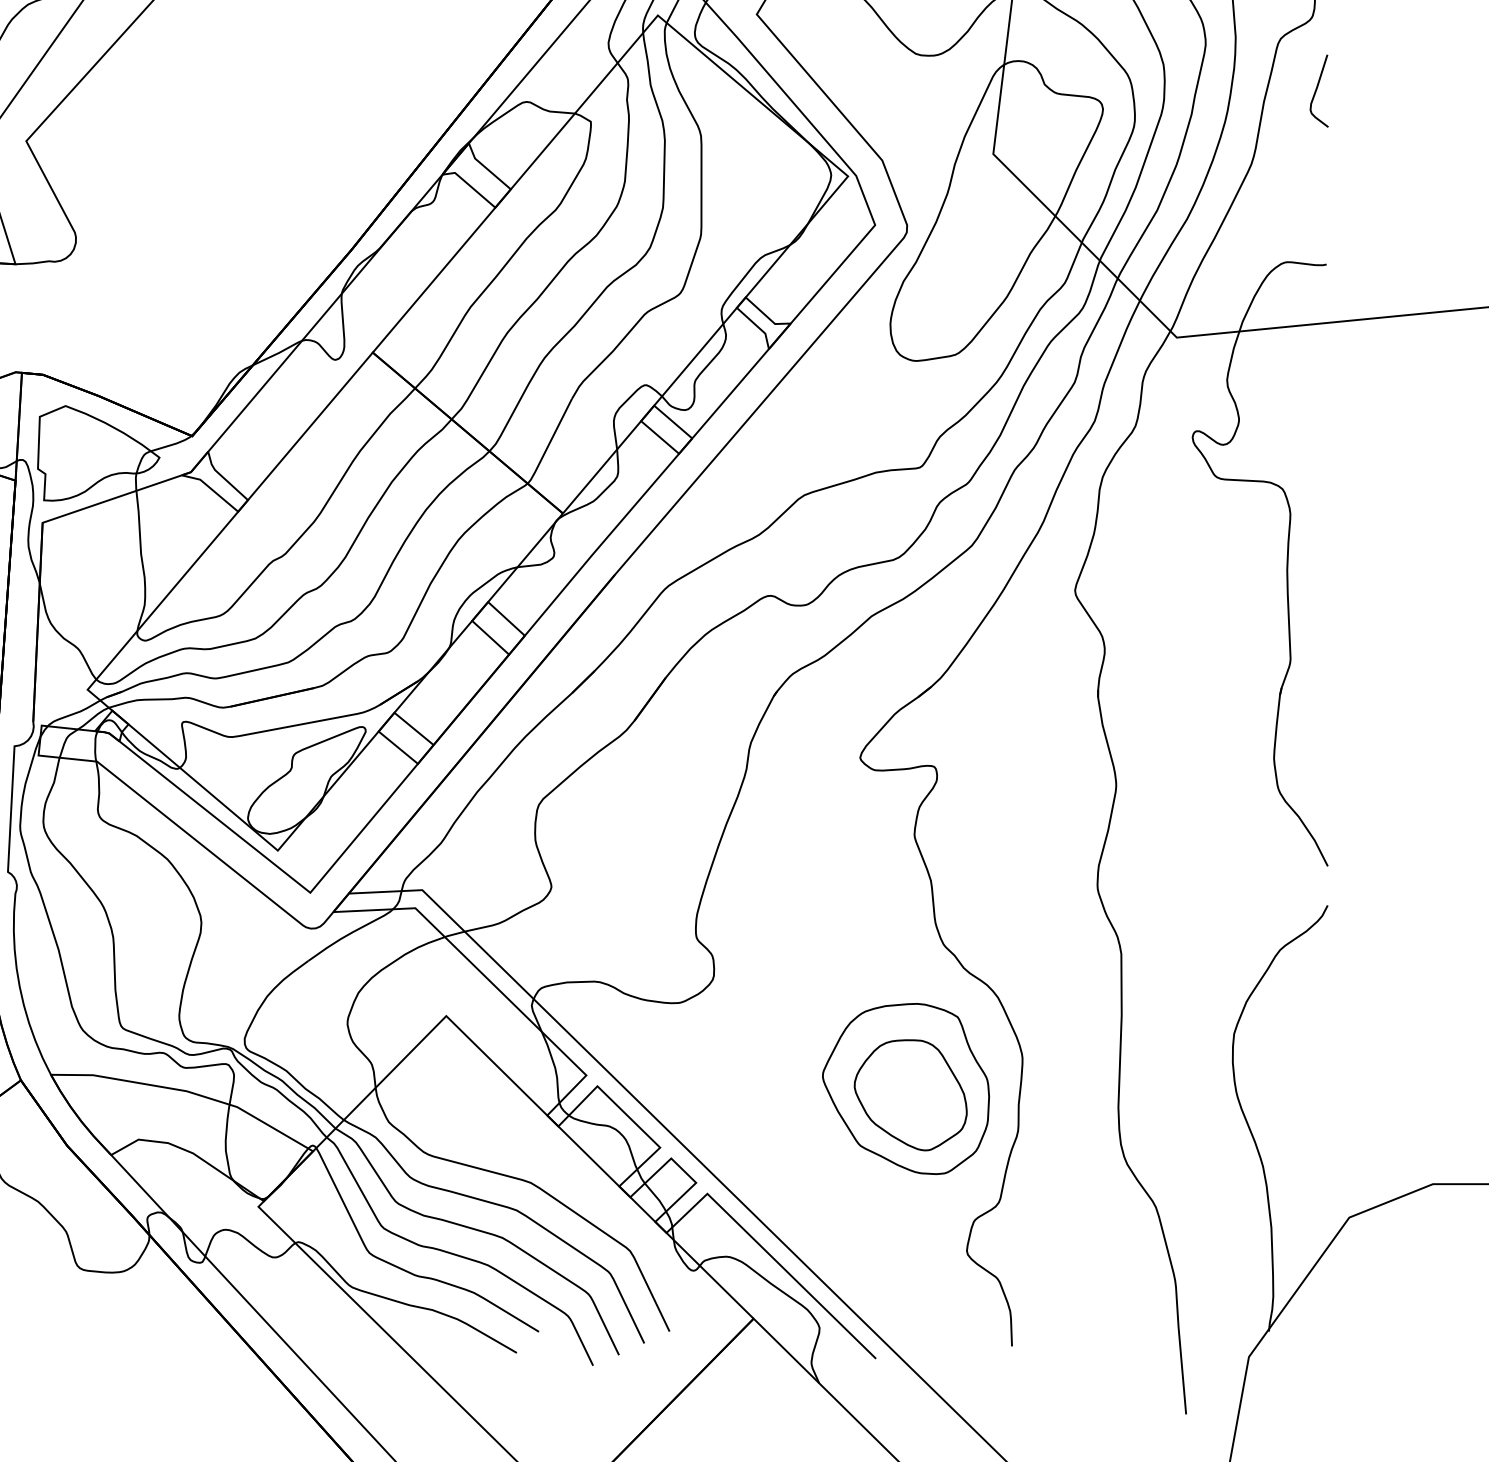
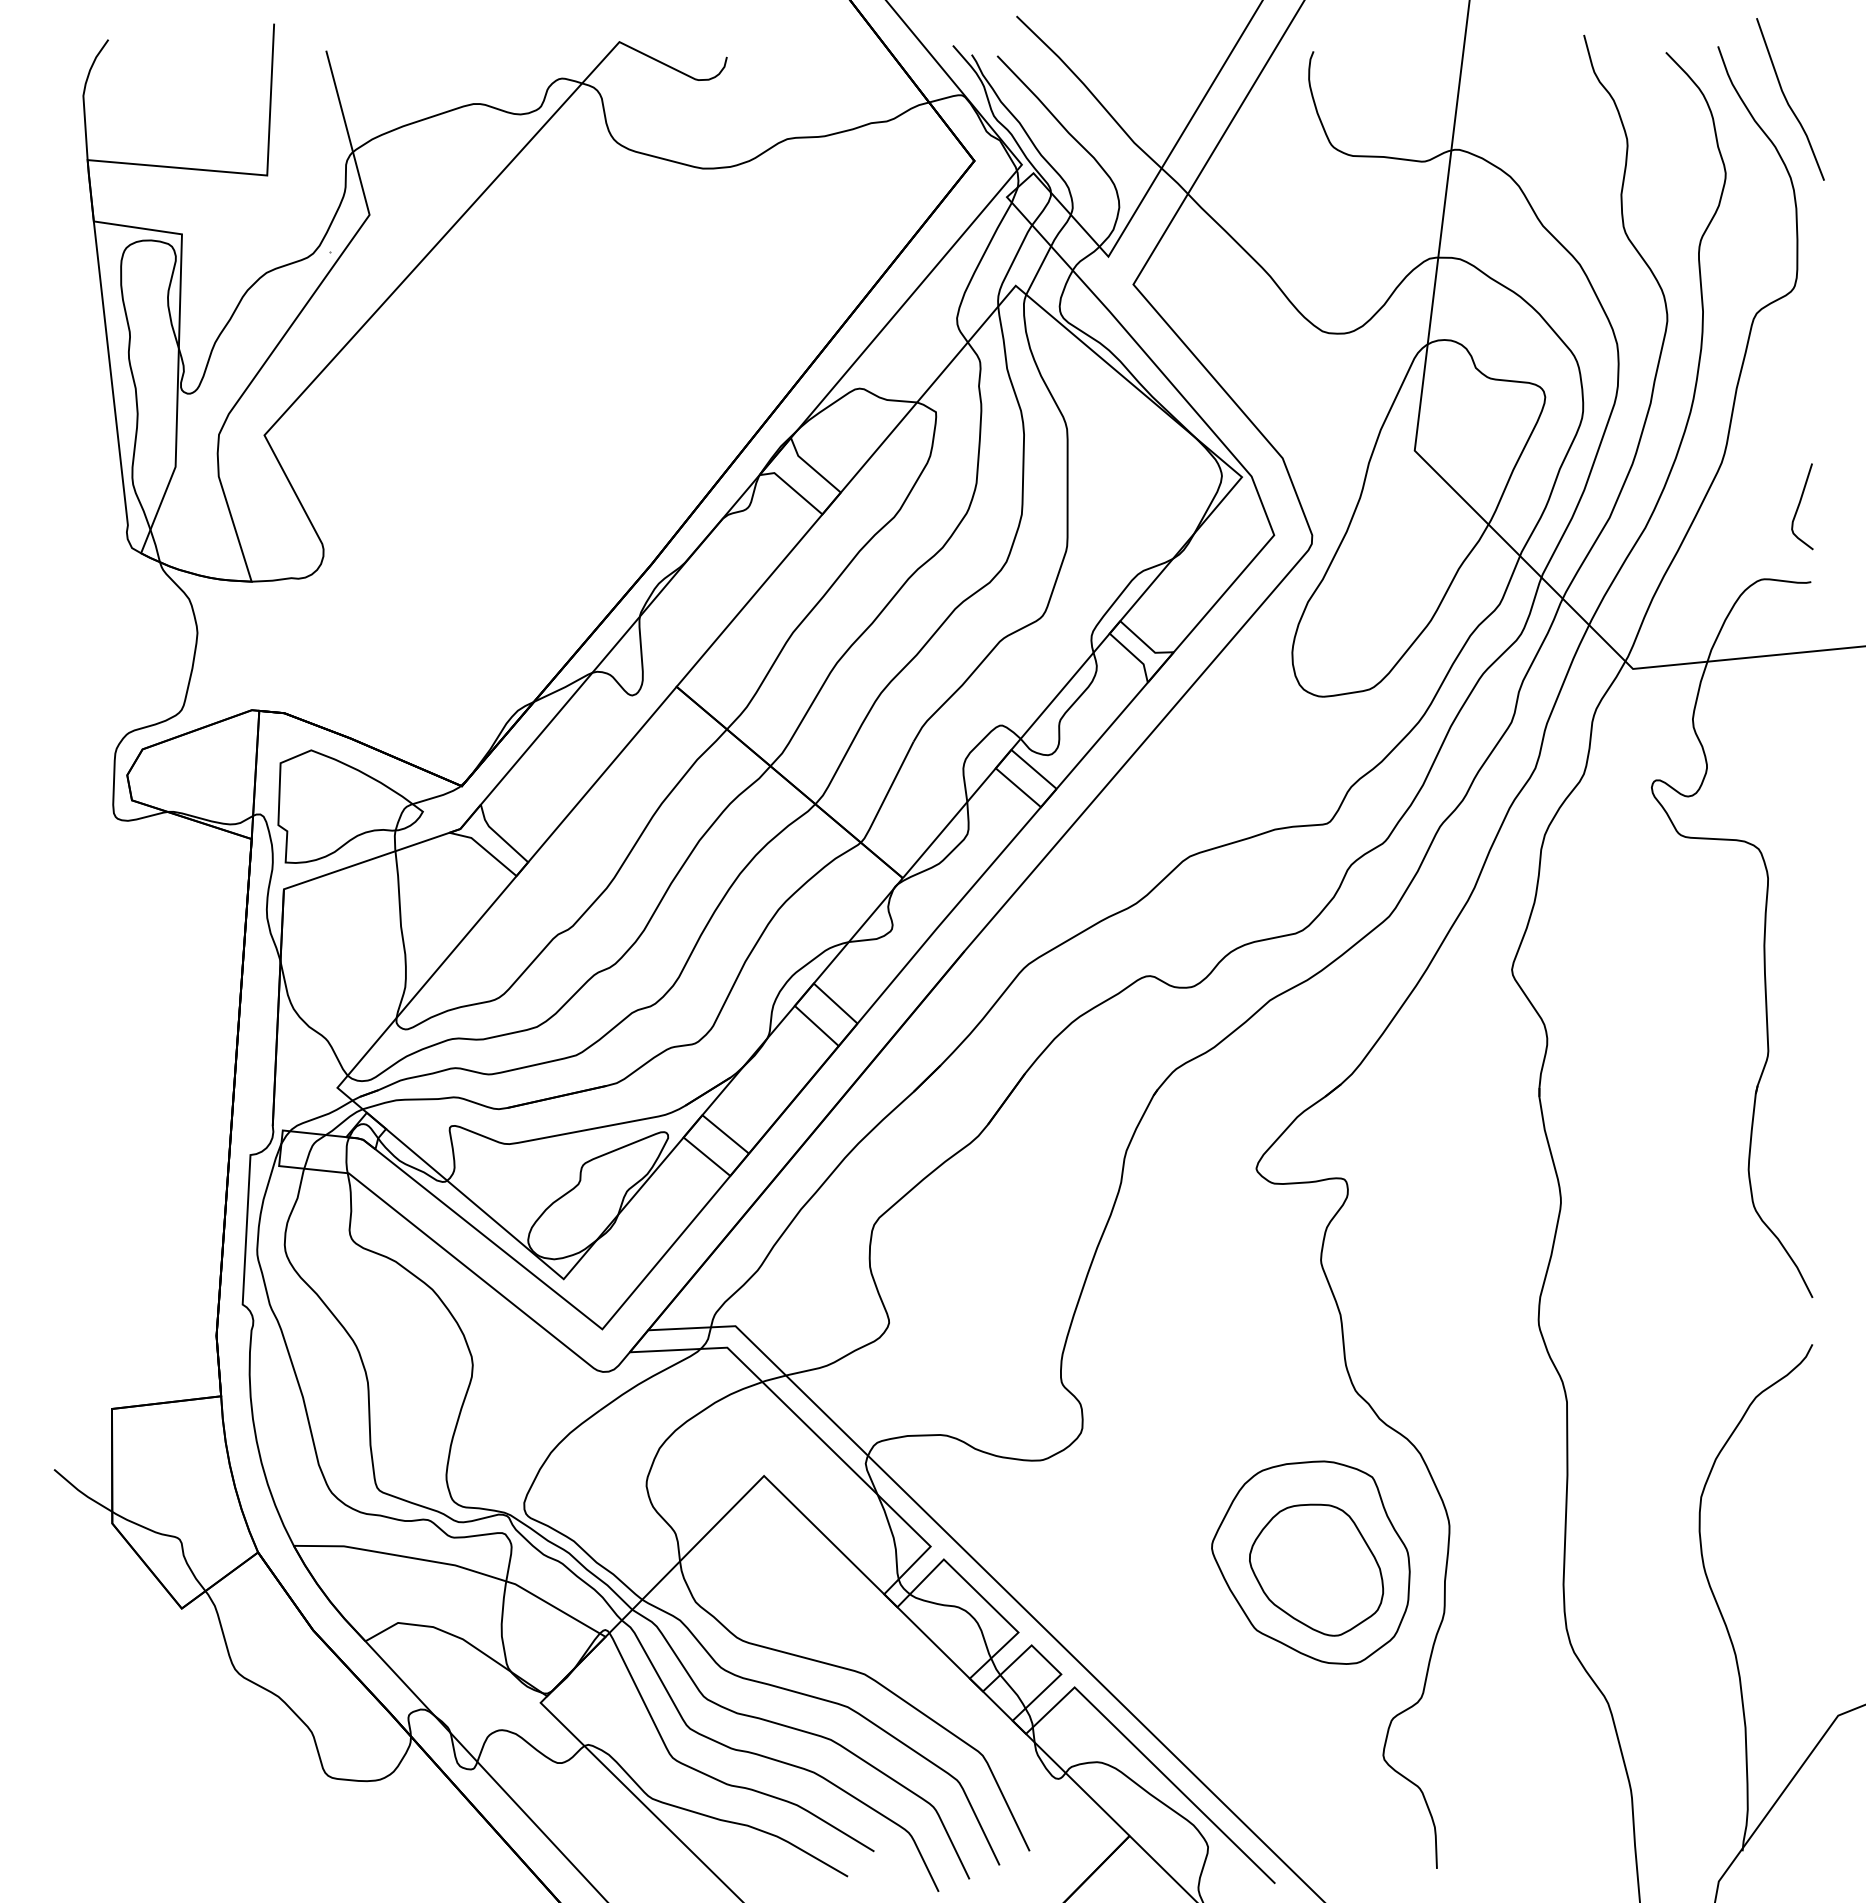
curve: (1317, 89) -> (1800, 504), moved

